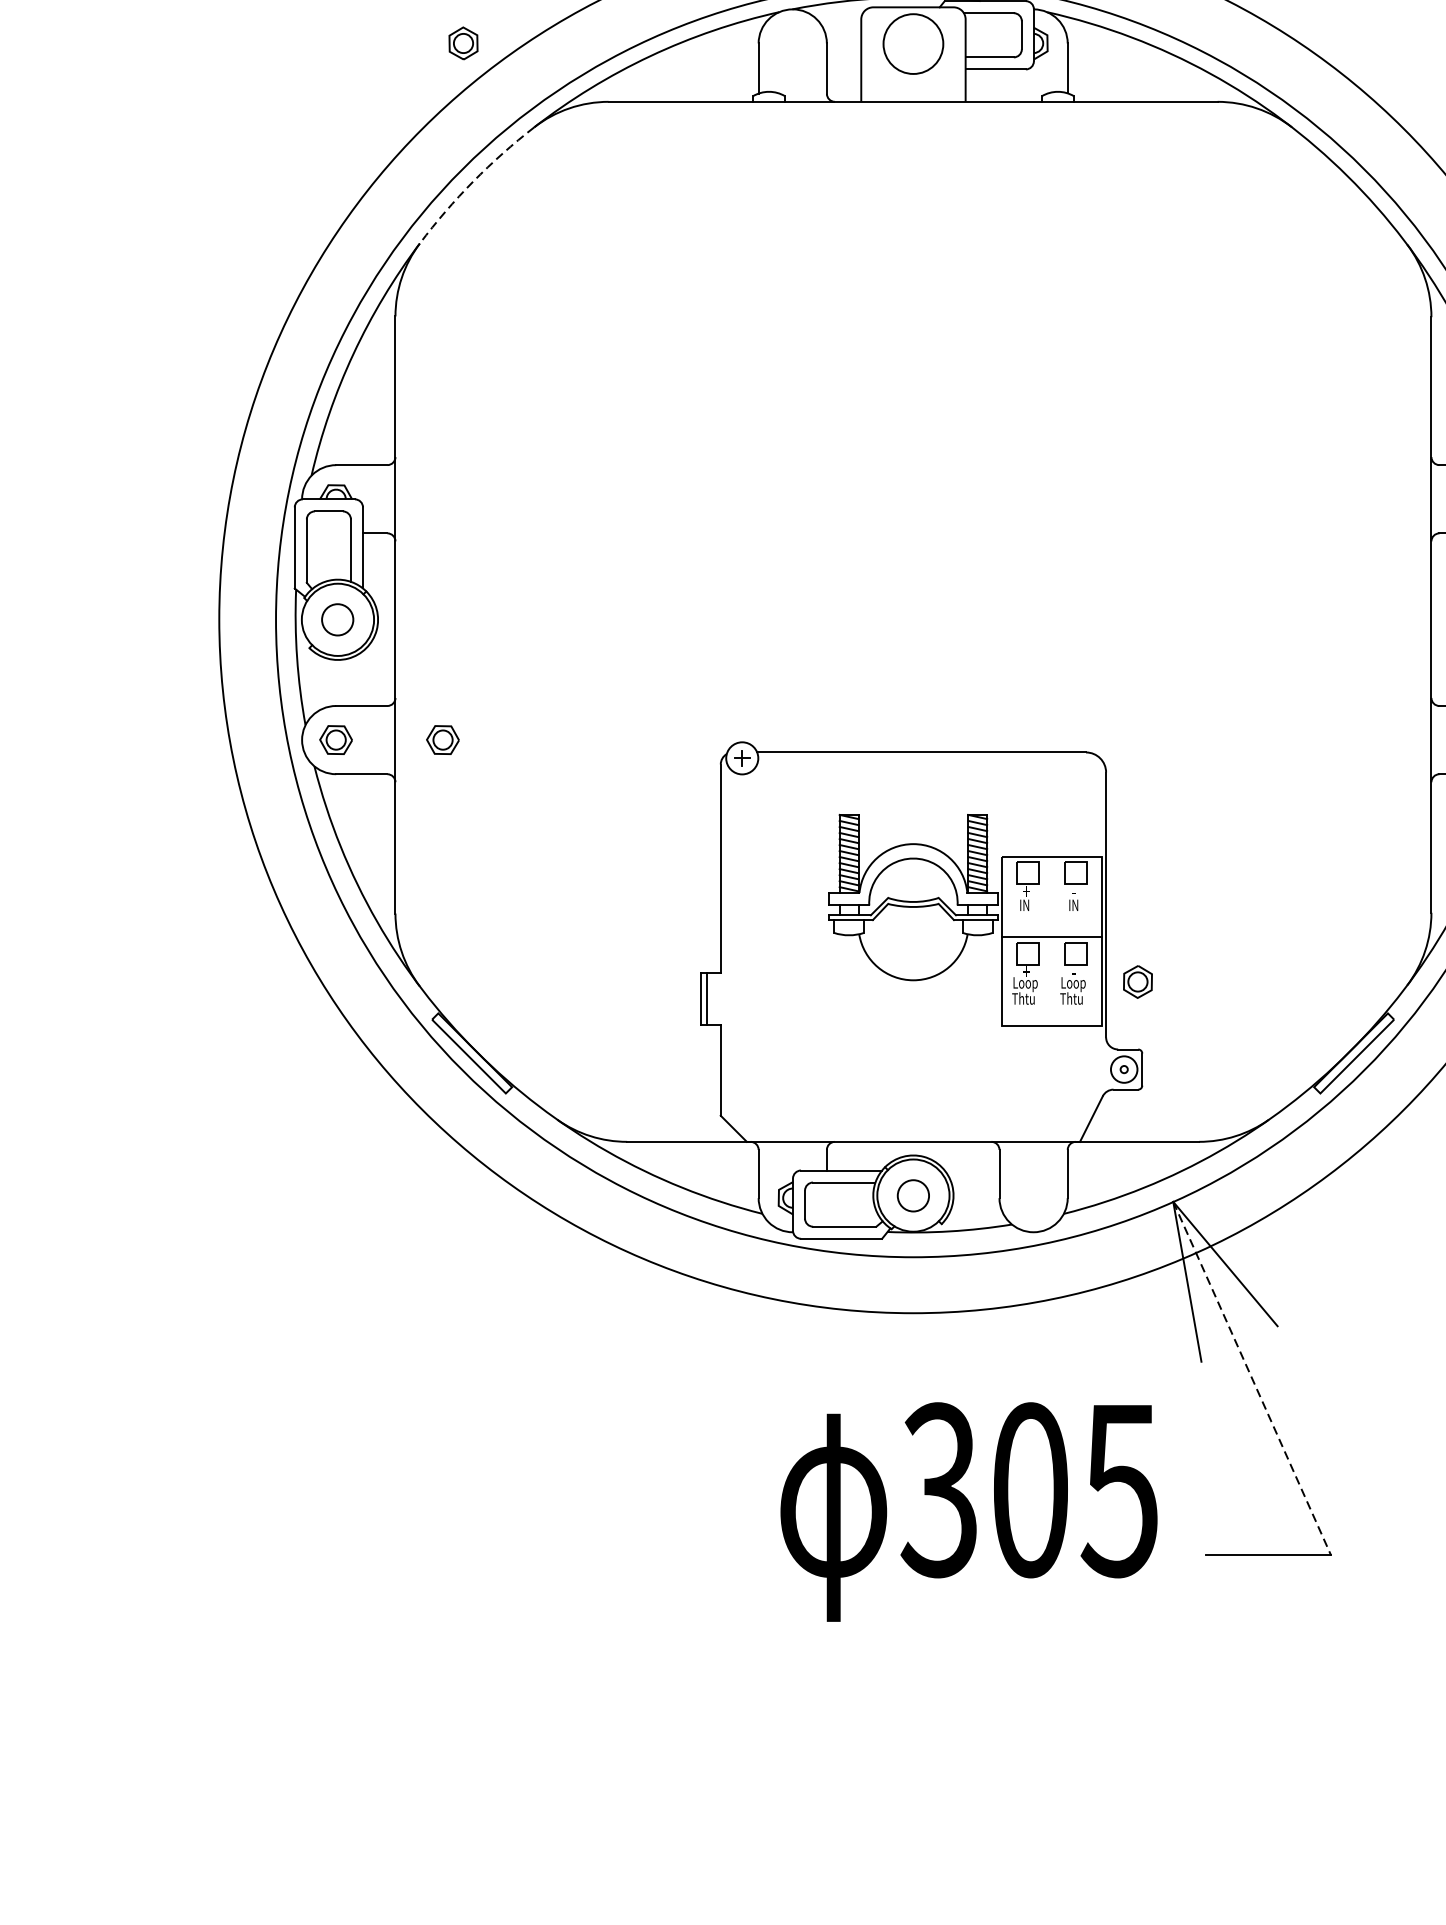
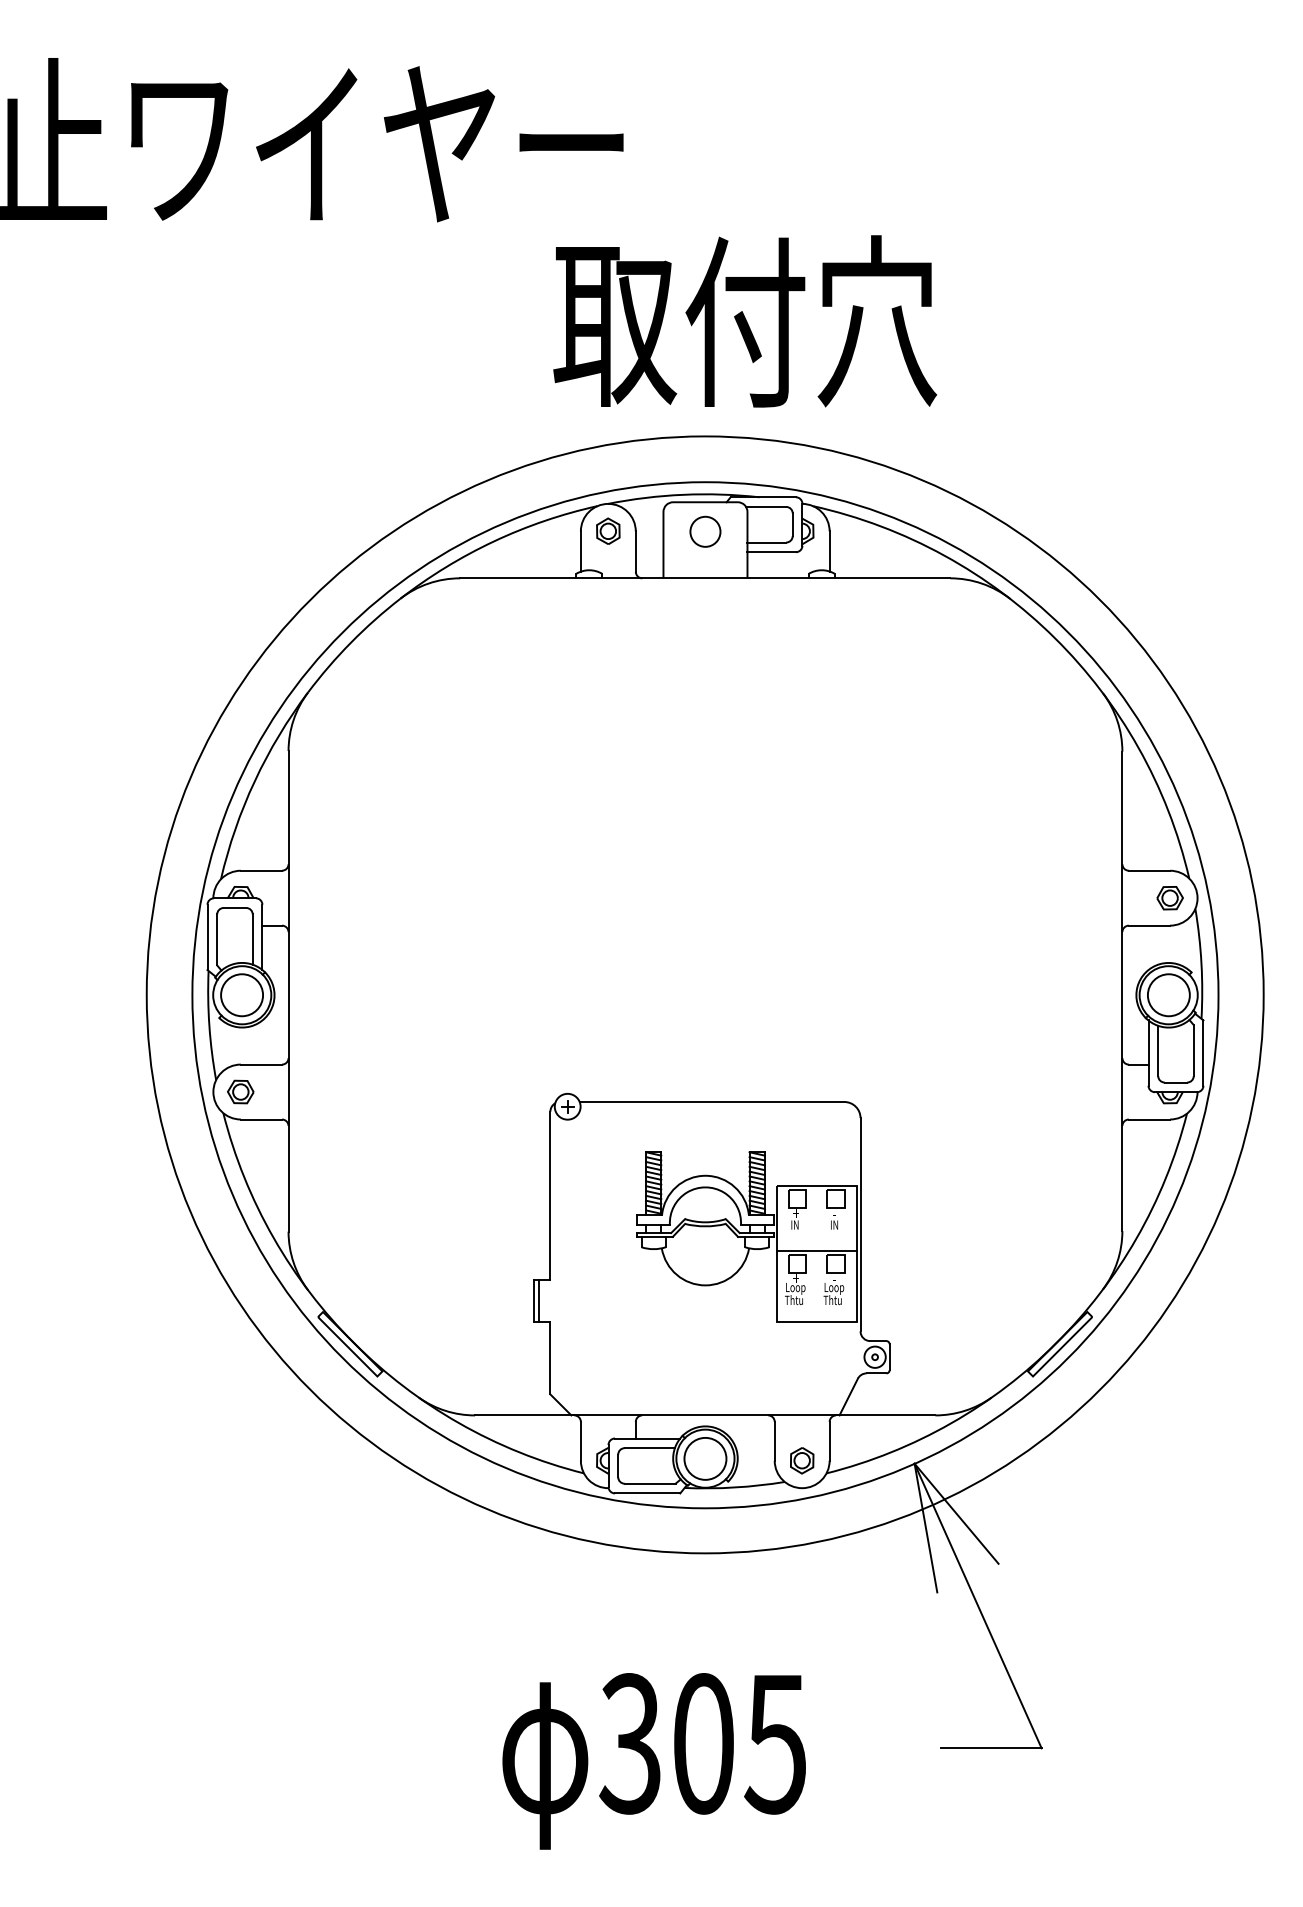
part: (463, 42) -> (608, 530), moved
circle: (913, 43) -> (705, 531), size x0.62
arc: (473, 181) -> (351, 642), dashed -> solid
circle: (338, 620) -> (242, 995), size x1.67
part: (442, 739) -> (326, 1091), removed
part: (1138, 981) -> (802, 1460), moved
circle: (913, 1195) -> (705, 1458), size x1.67
line: (1252, 1379) -> (978, 1606), dashed -> solid
text: (968, 1512) -> (653, 1761), moved

